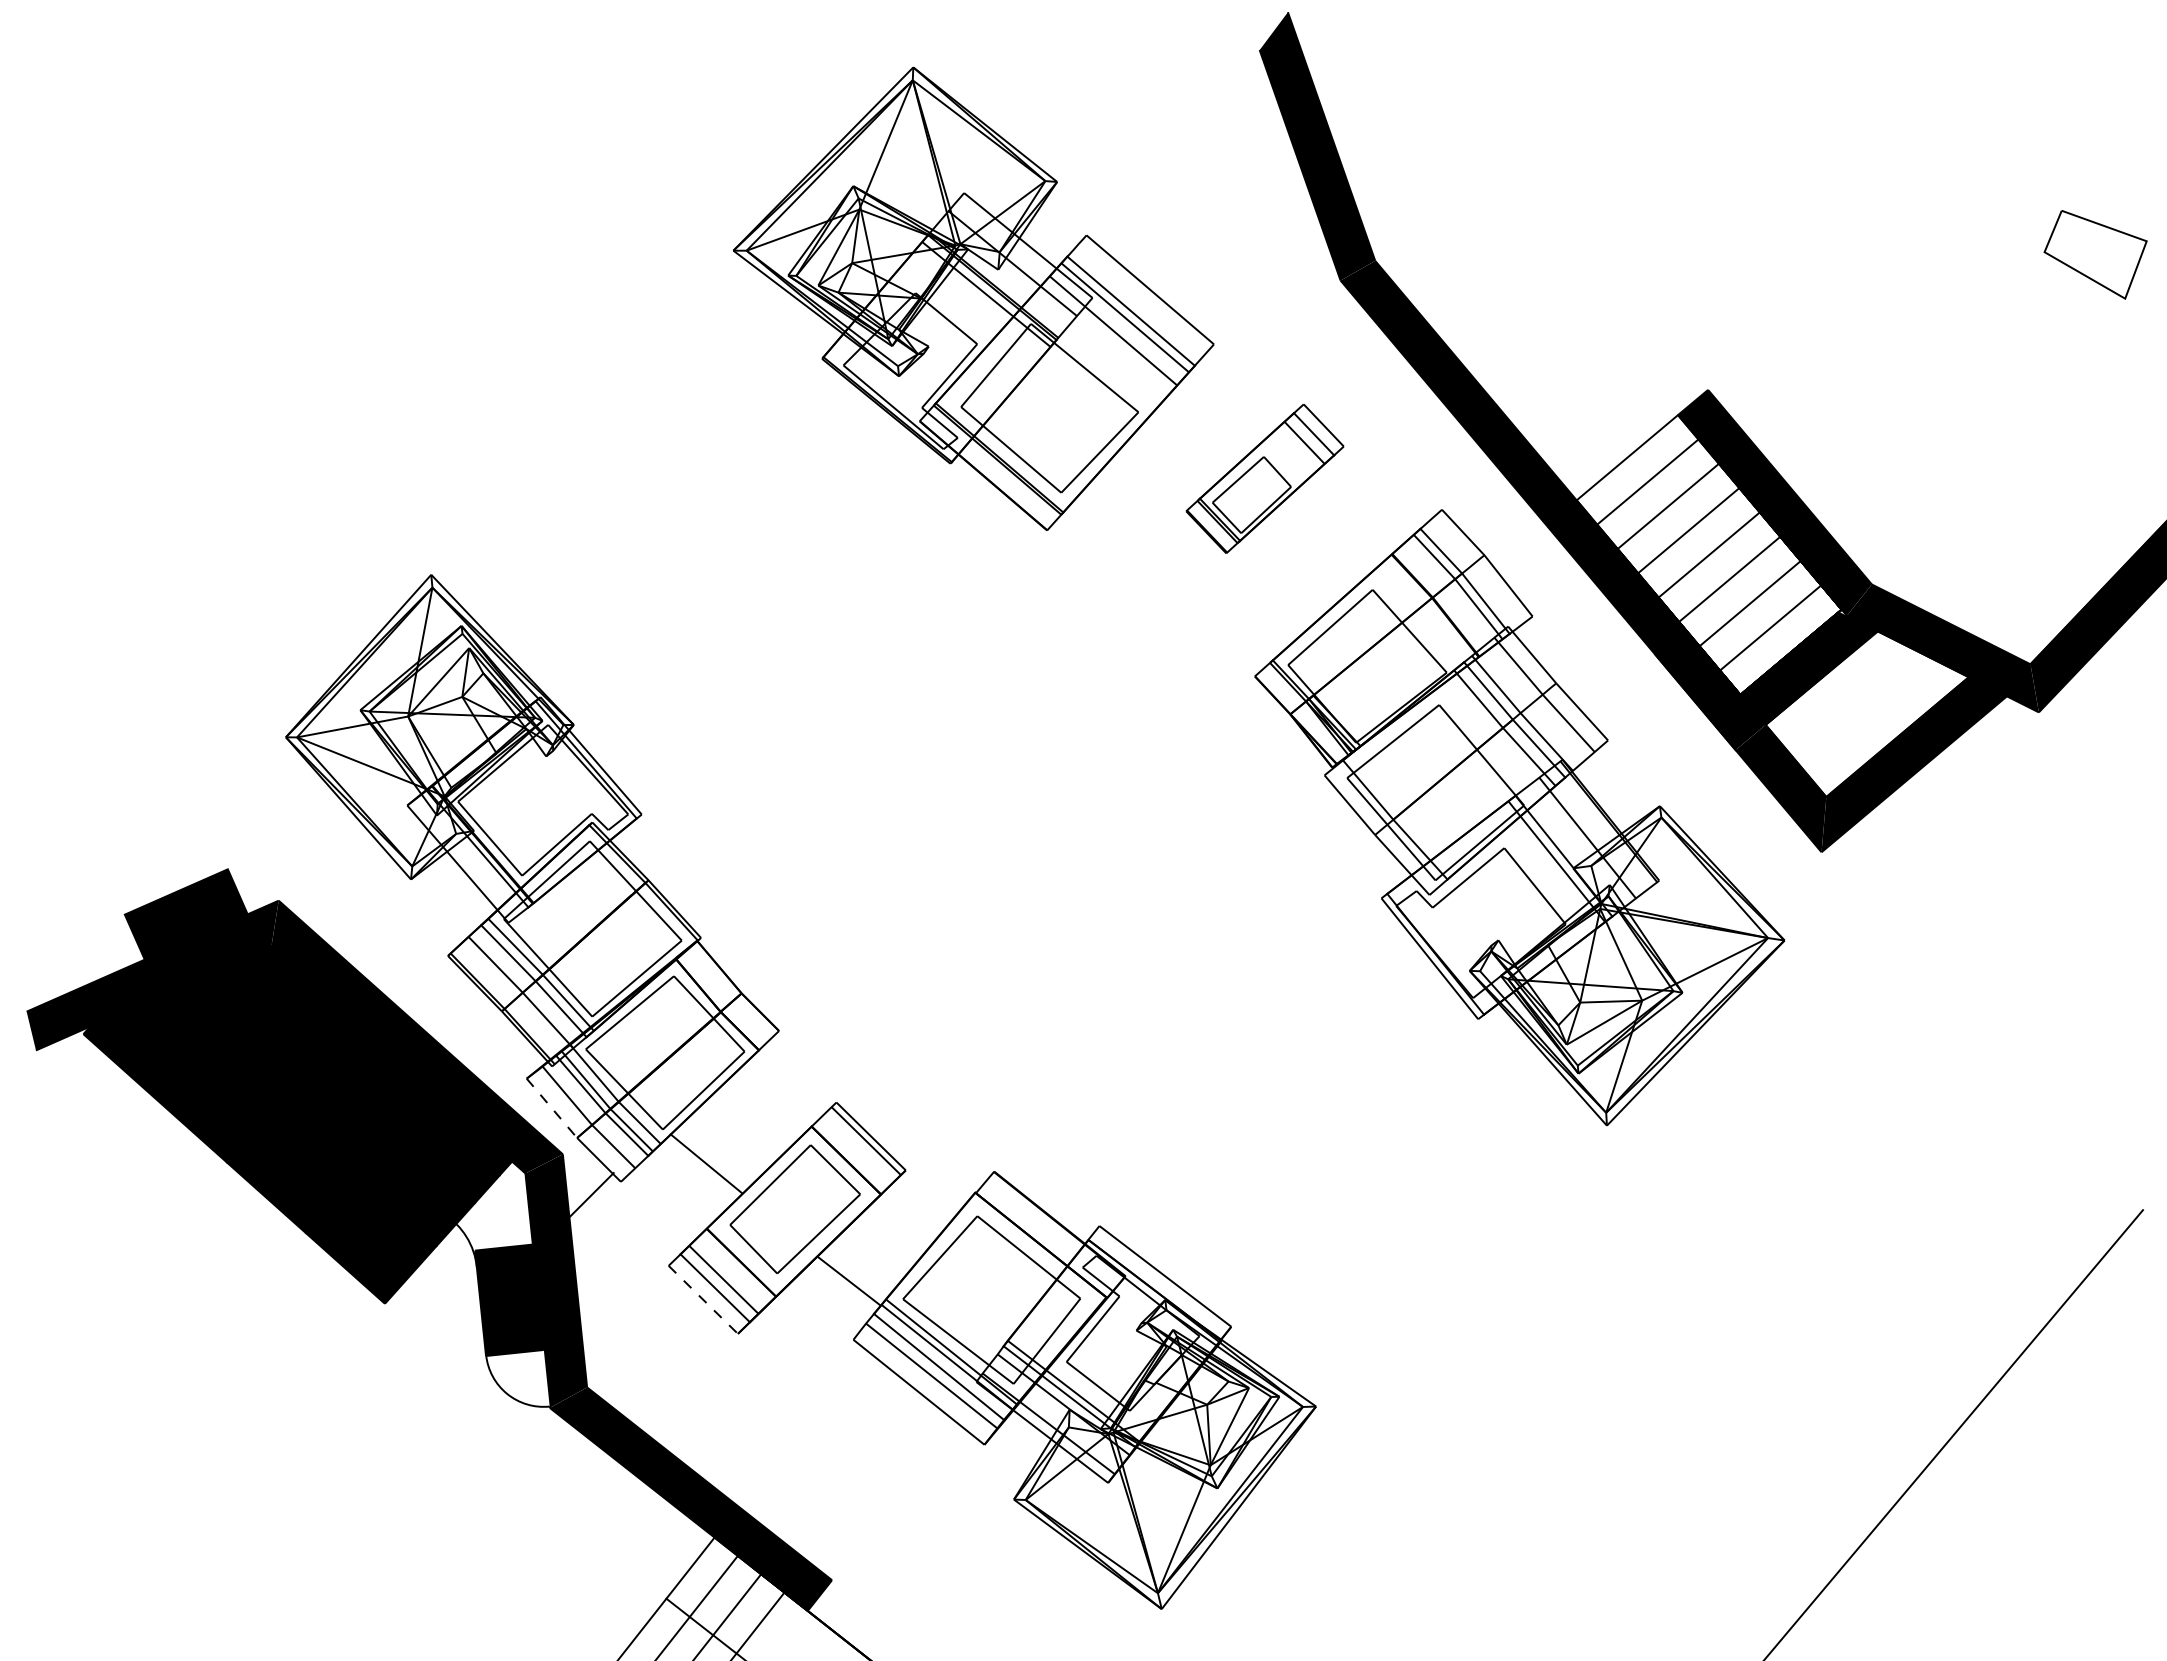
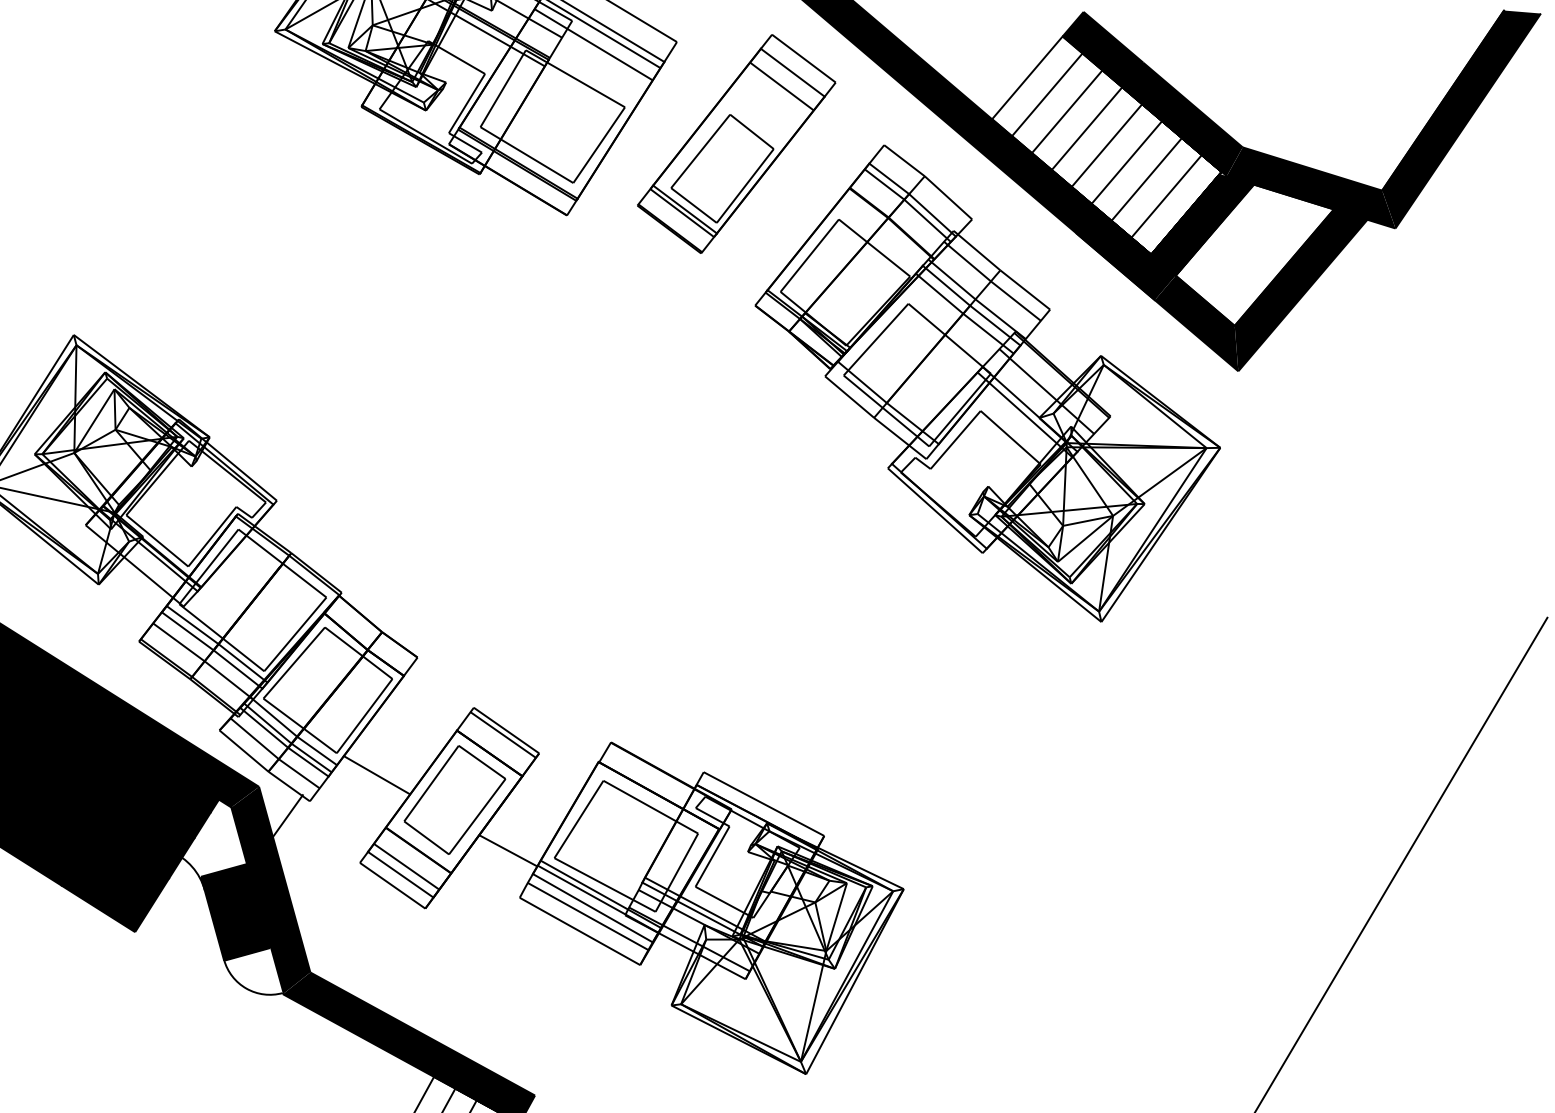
part: (1264, 478) -> (736, 143), size x1.67
line: (551, 1108) -> (243, 751), dashed -> solid
line: (703, 1299) -> (392, 885), dashed -> solid

